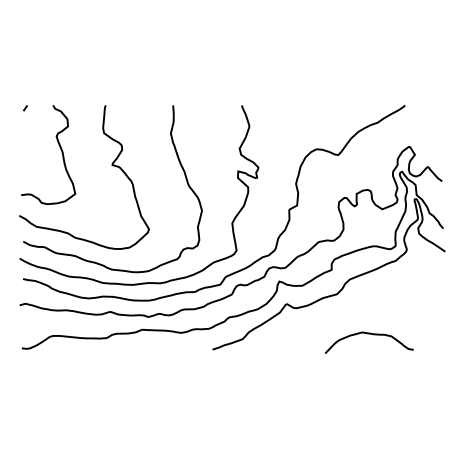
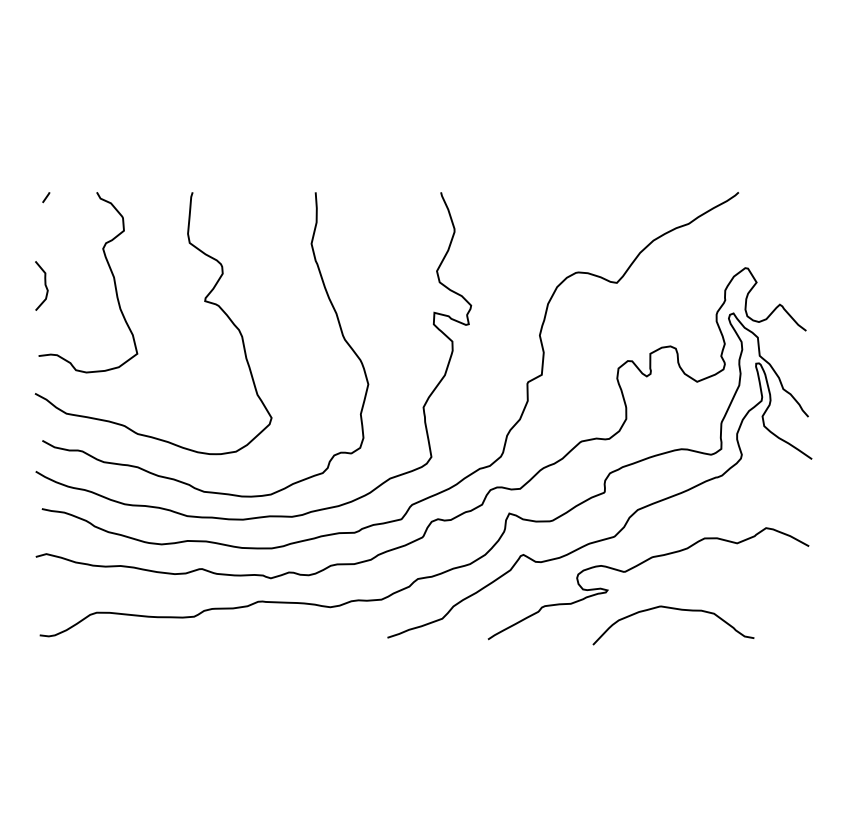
curve: (24, 156) -> (44, 285), added
curve: (349, 311) -> (637, 568), added

